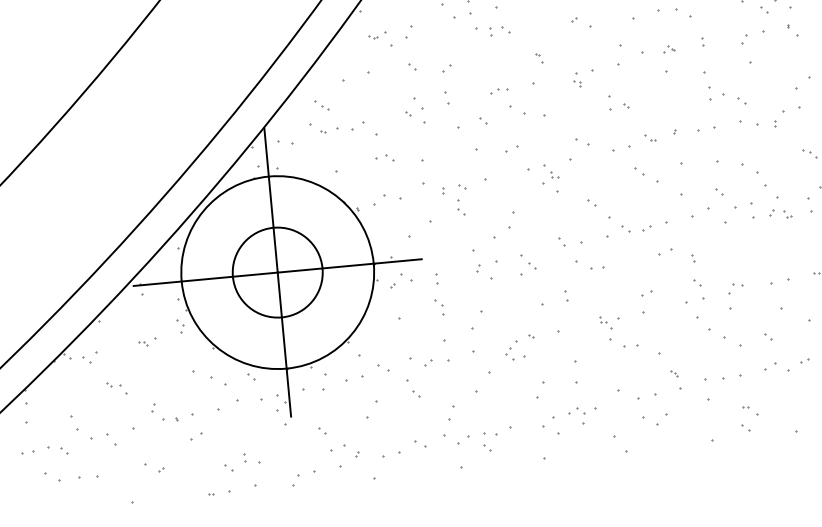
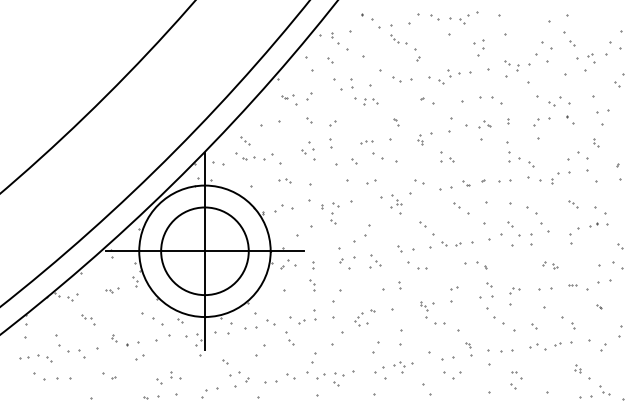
part: (668, 49) -> (484, 124), size x1.67
part: (781, 214) -> (550, 265), moved
part: (683, 255) -> (481, 265), size x0.62
circle: (277, 272) -> (204, 251), size x1.43
part: (446, 350) -> (314, 314), size x0.62
part: (157, 412) -> (114, 338), size x0.62

